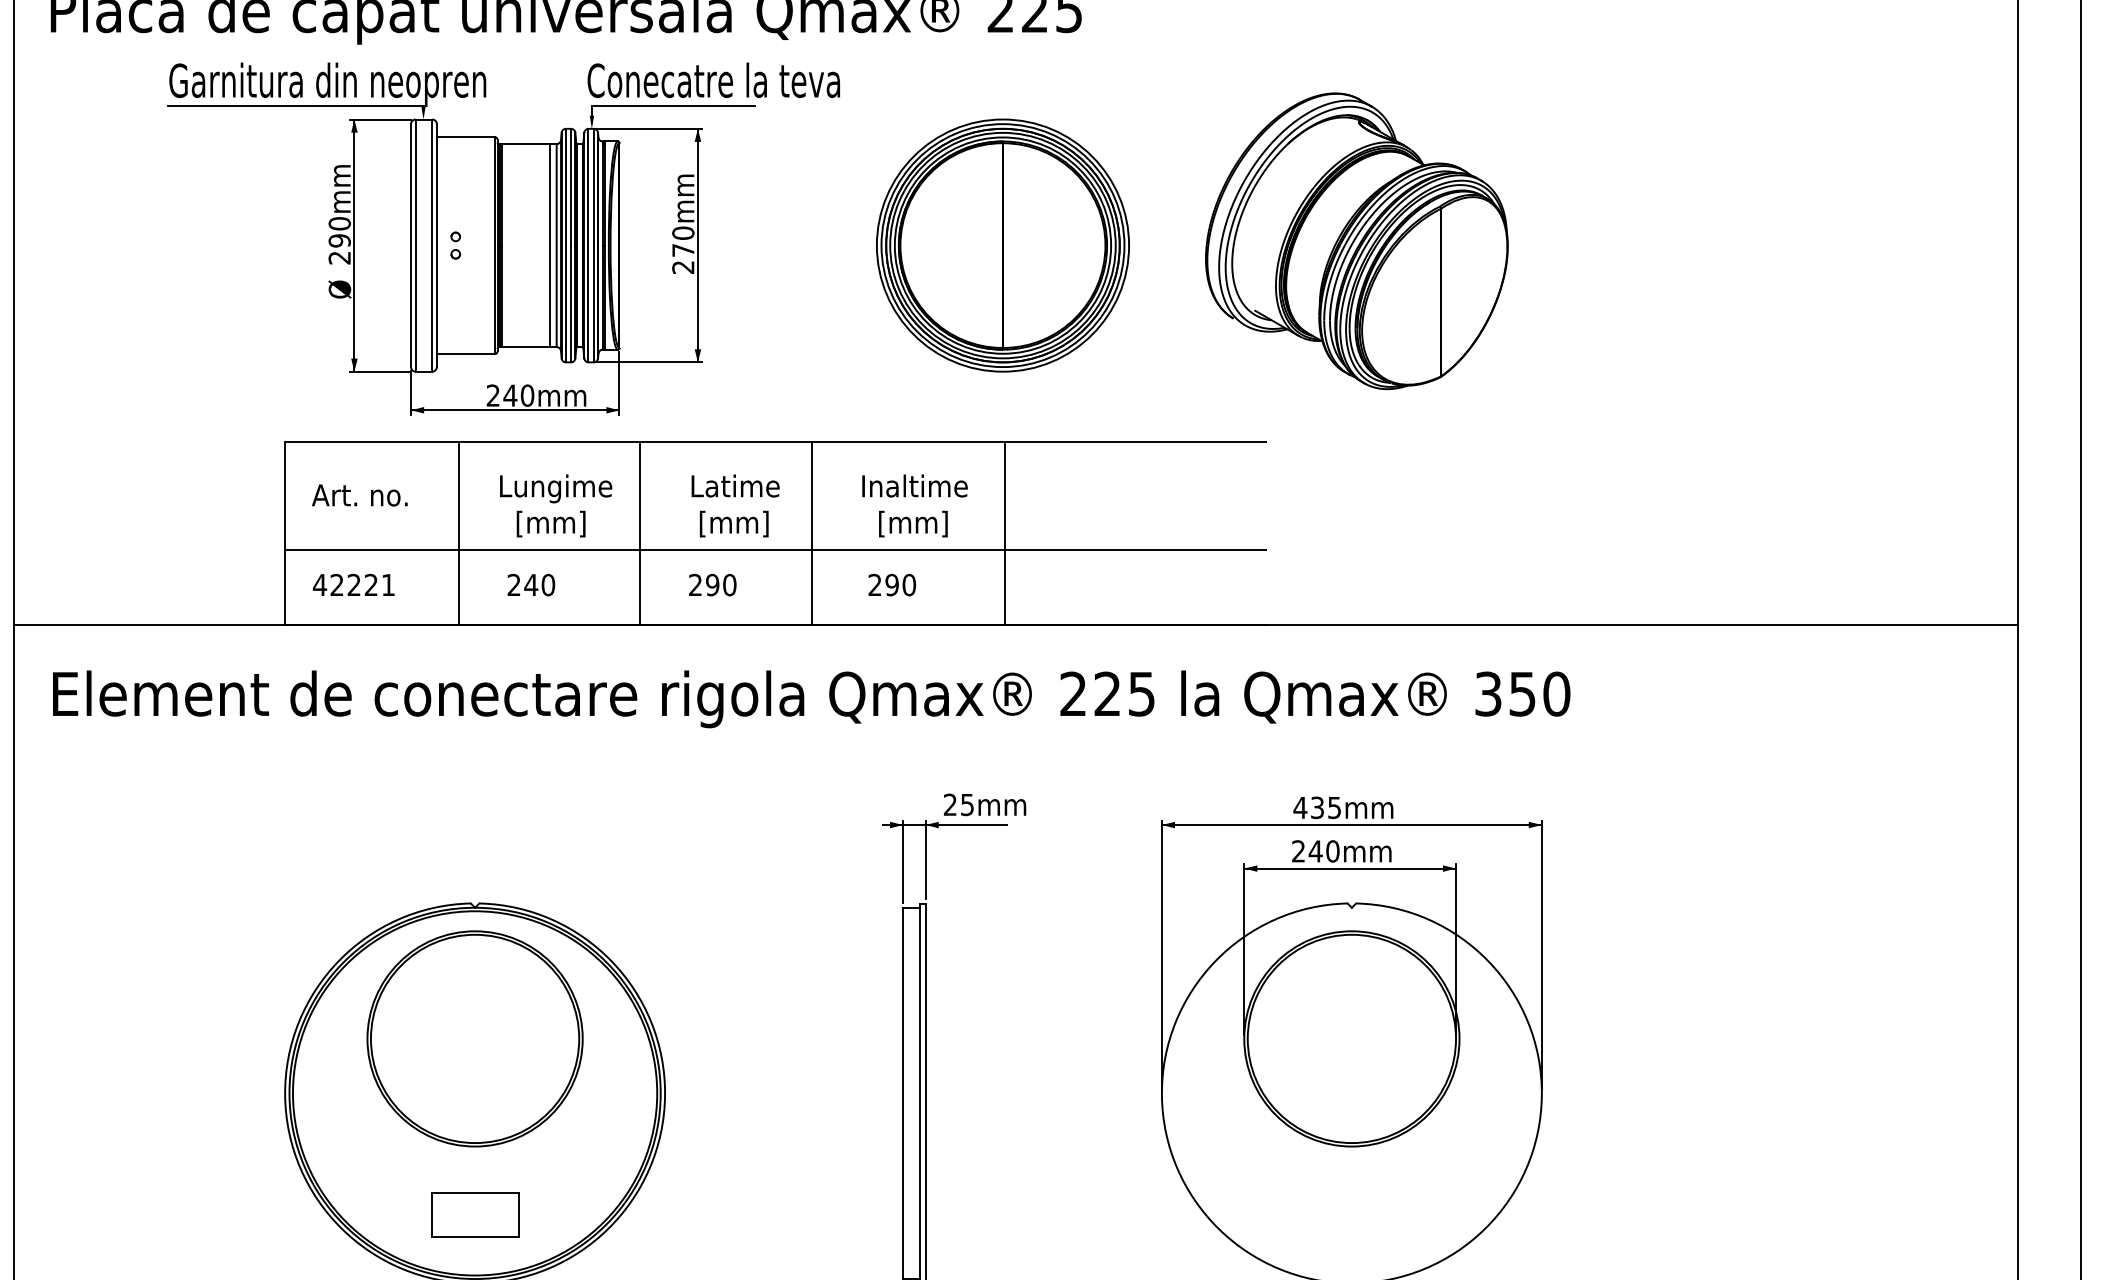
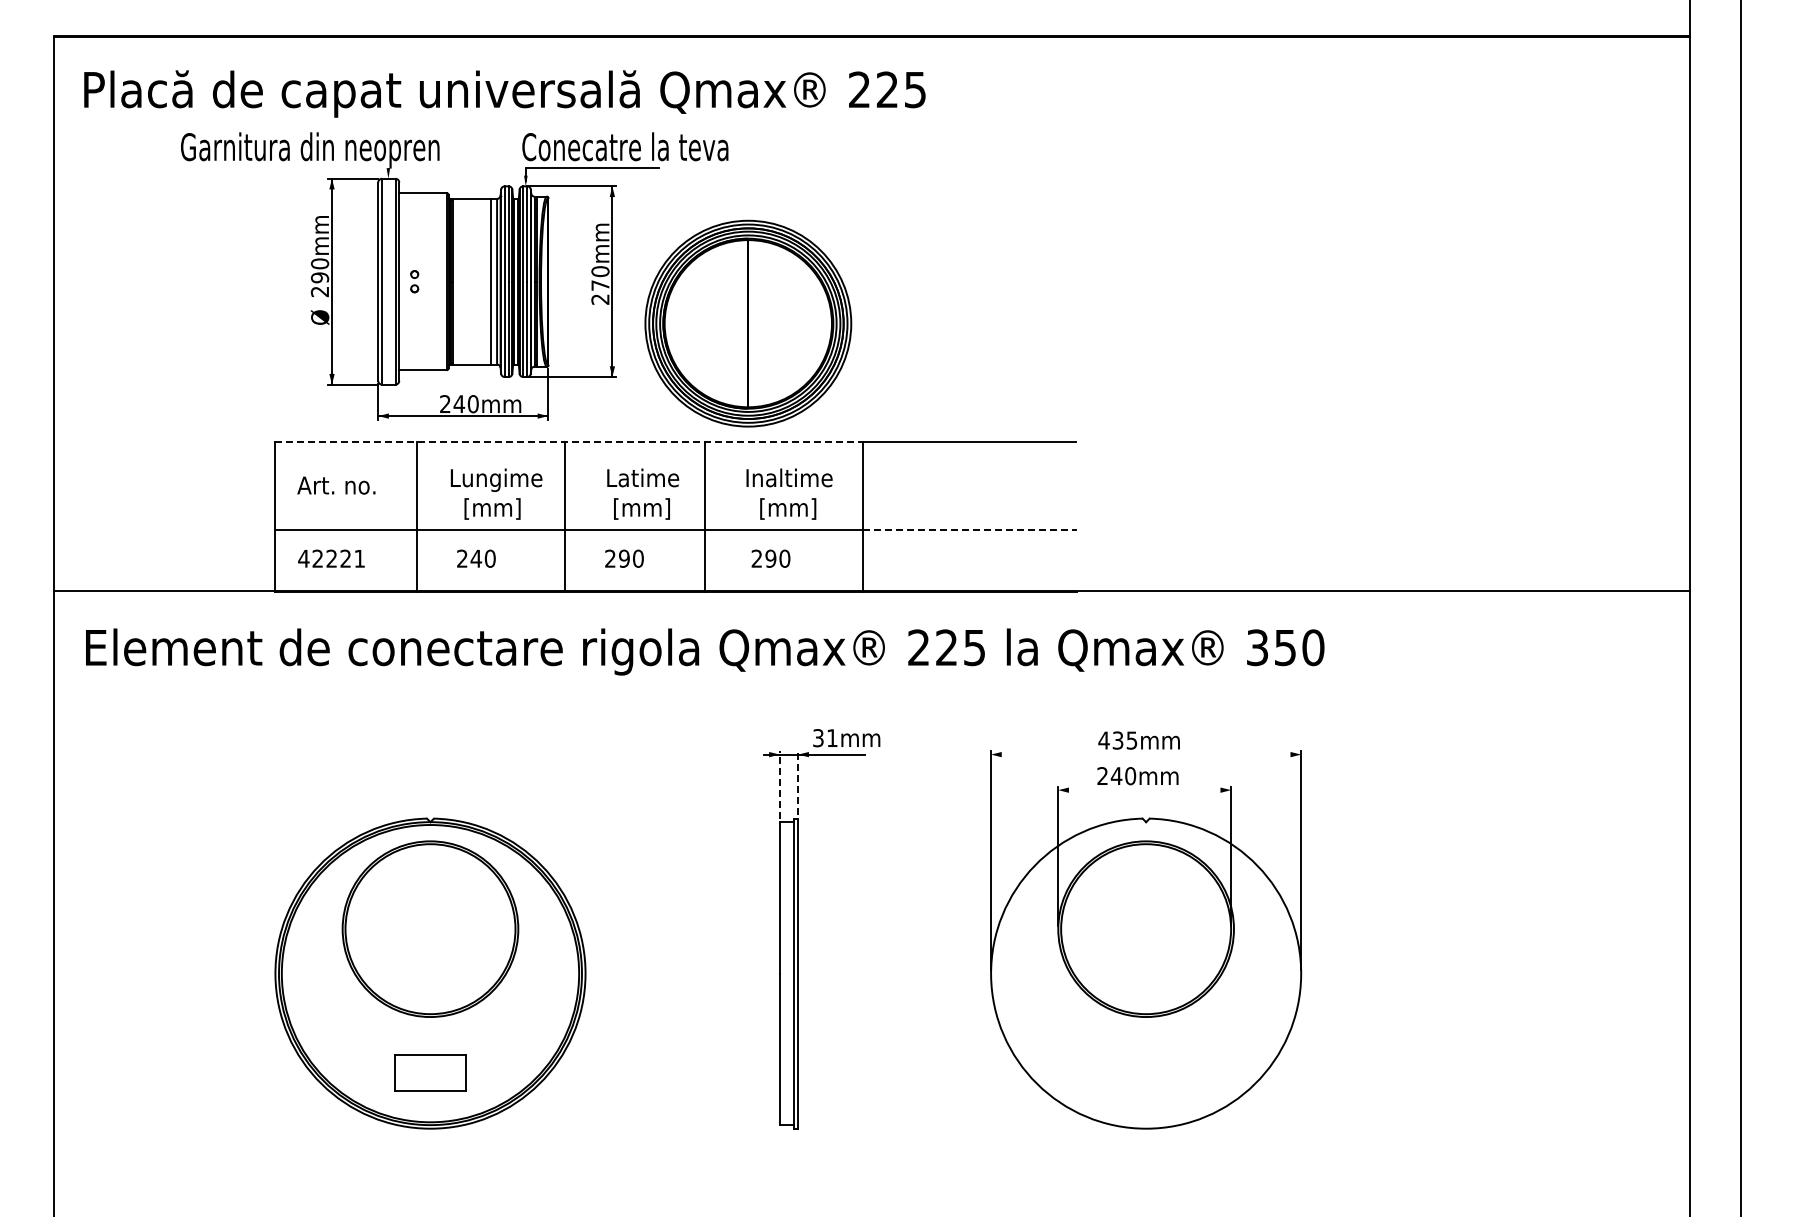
line: (294, 105) -> (283, 167), removed
part: (1357, 240) -> (1150, 277), removed
part: (1003, 245) -> (748, 323), moved
line: (644, 441) -> (568, 441), solid -> dashed
line: (1136, 550) -> (970, 530), solid -> dashed
text: (959, 805) -> (825, 738), 25mm -> 31mm
line: (1352, 824) -> (1146, 754), removed
line: (925, 859) -> (798, 782), solid -> dashed
line: (902, 861) -> (779, 784), solid -> dashed
line: (1349, 869) -> (1144, 790), removed

